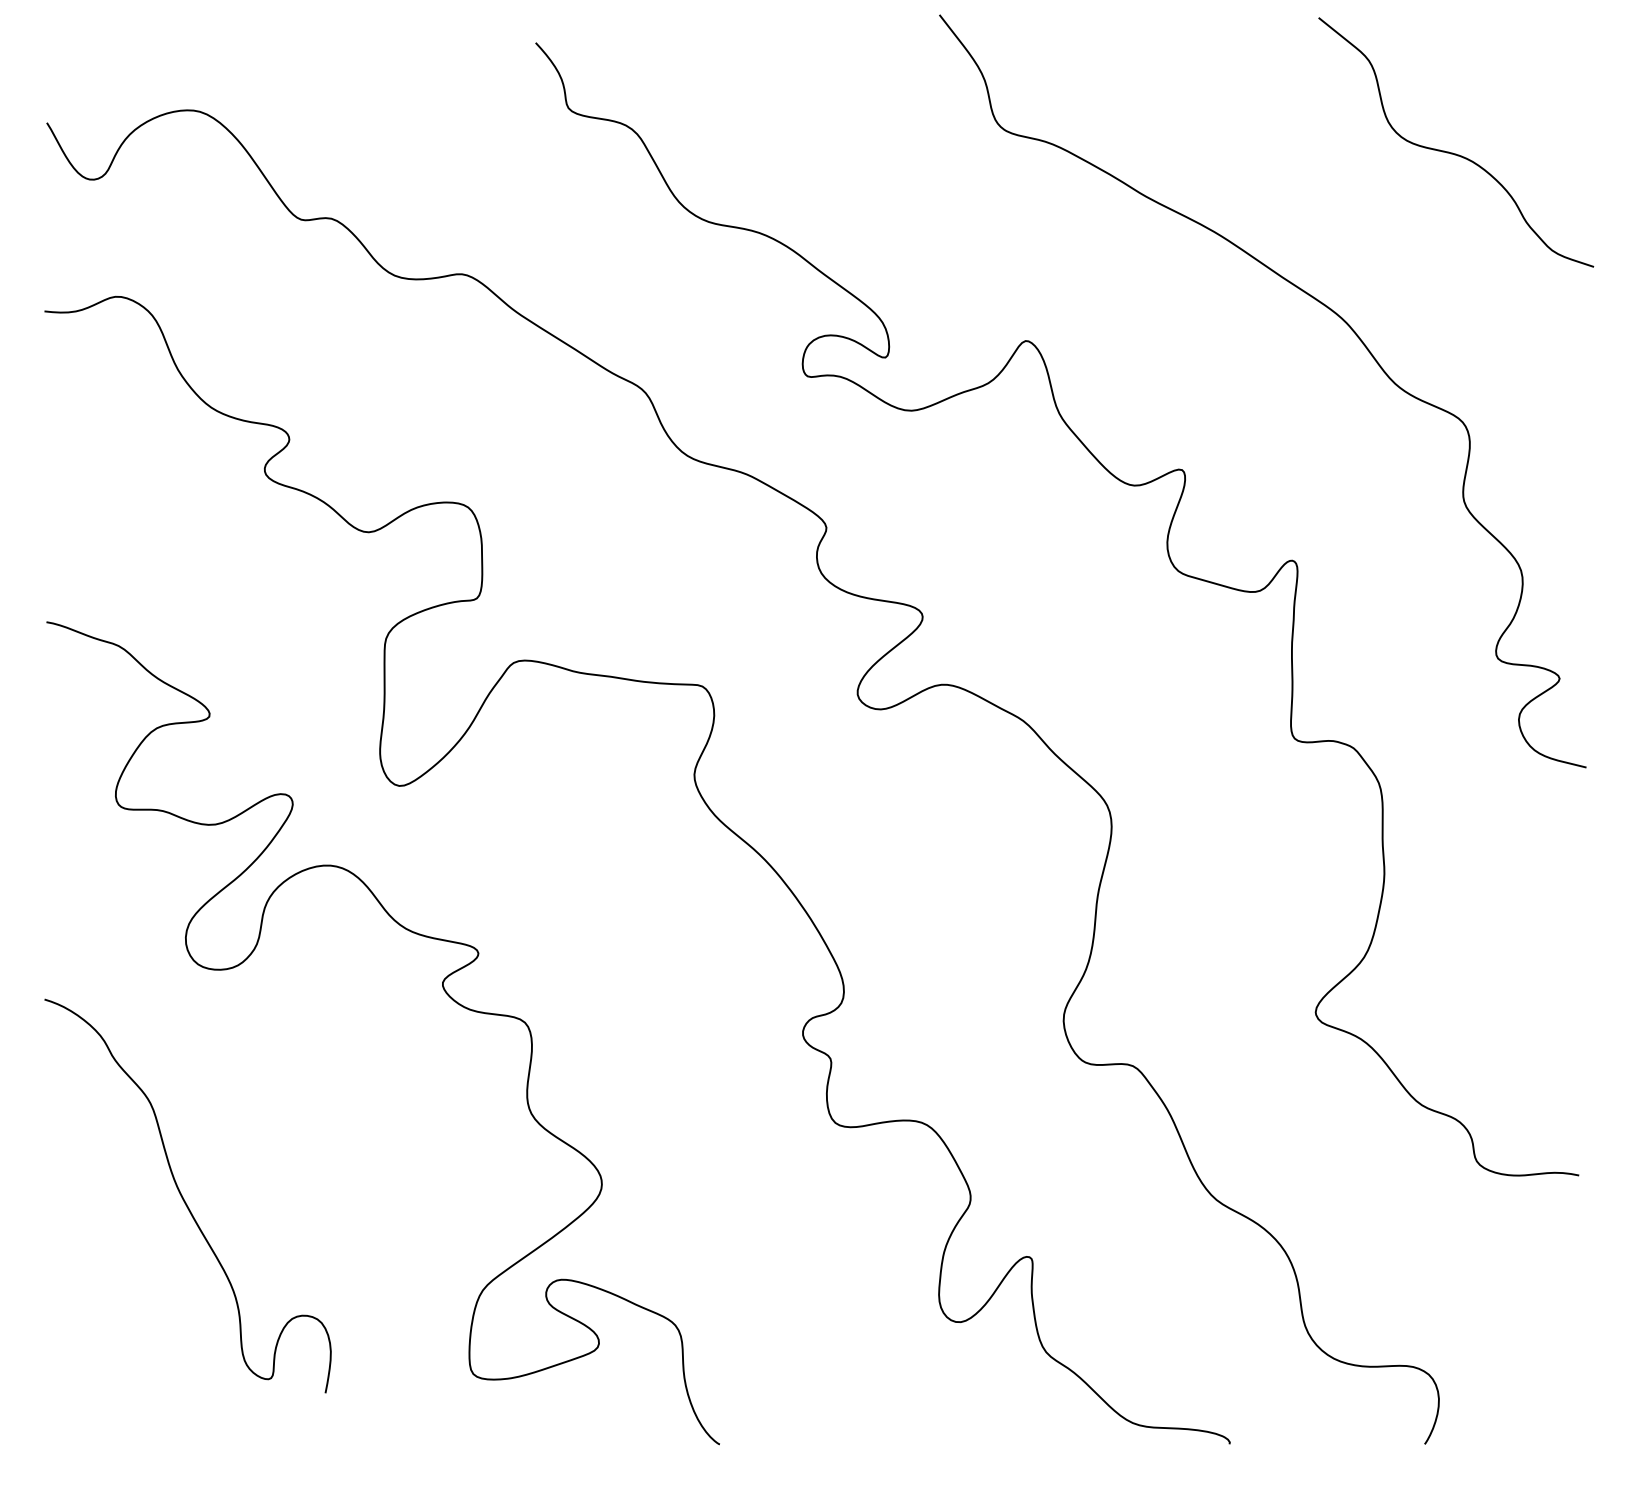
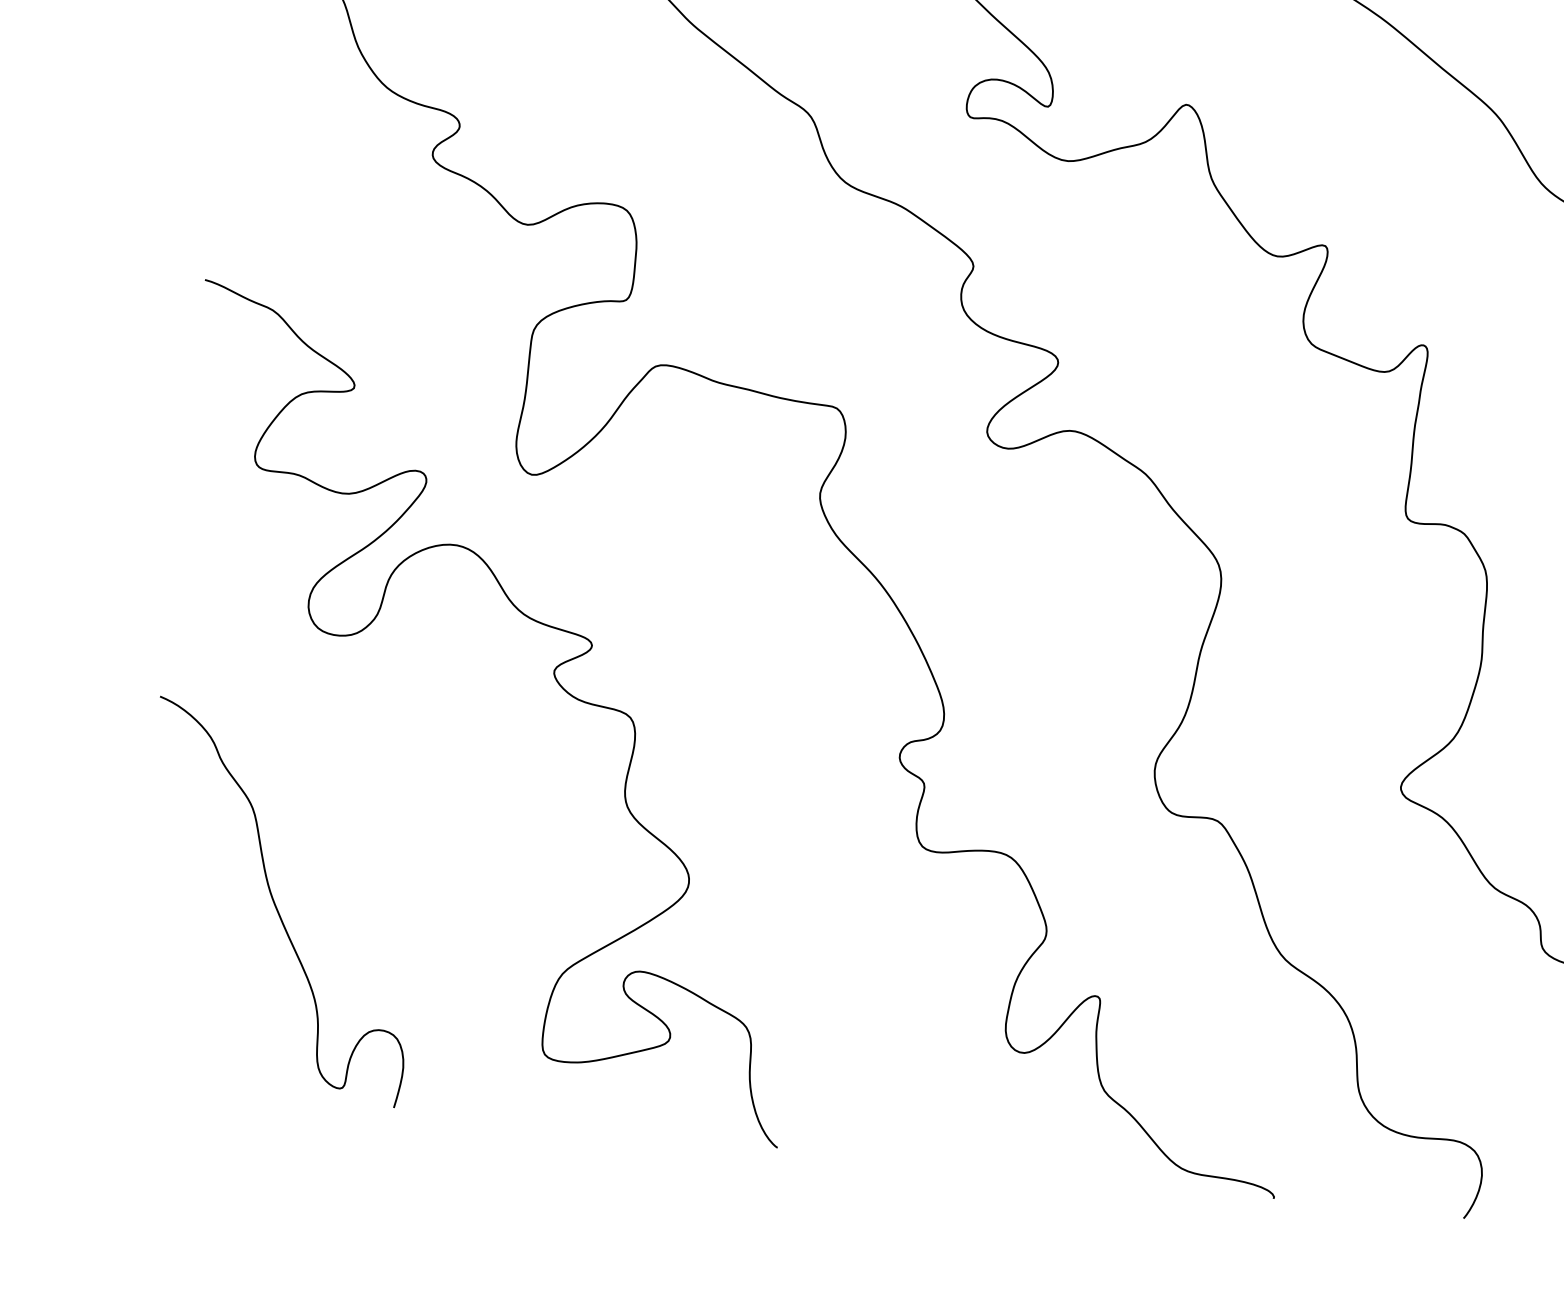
curve: (183, 1197) -> (275, 903), moved

